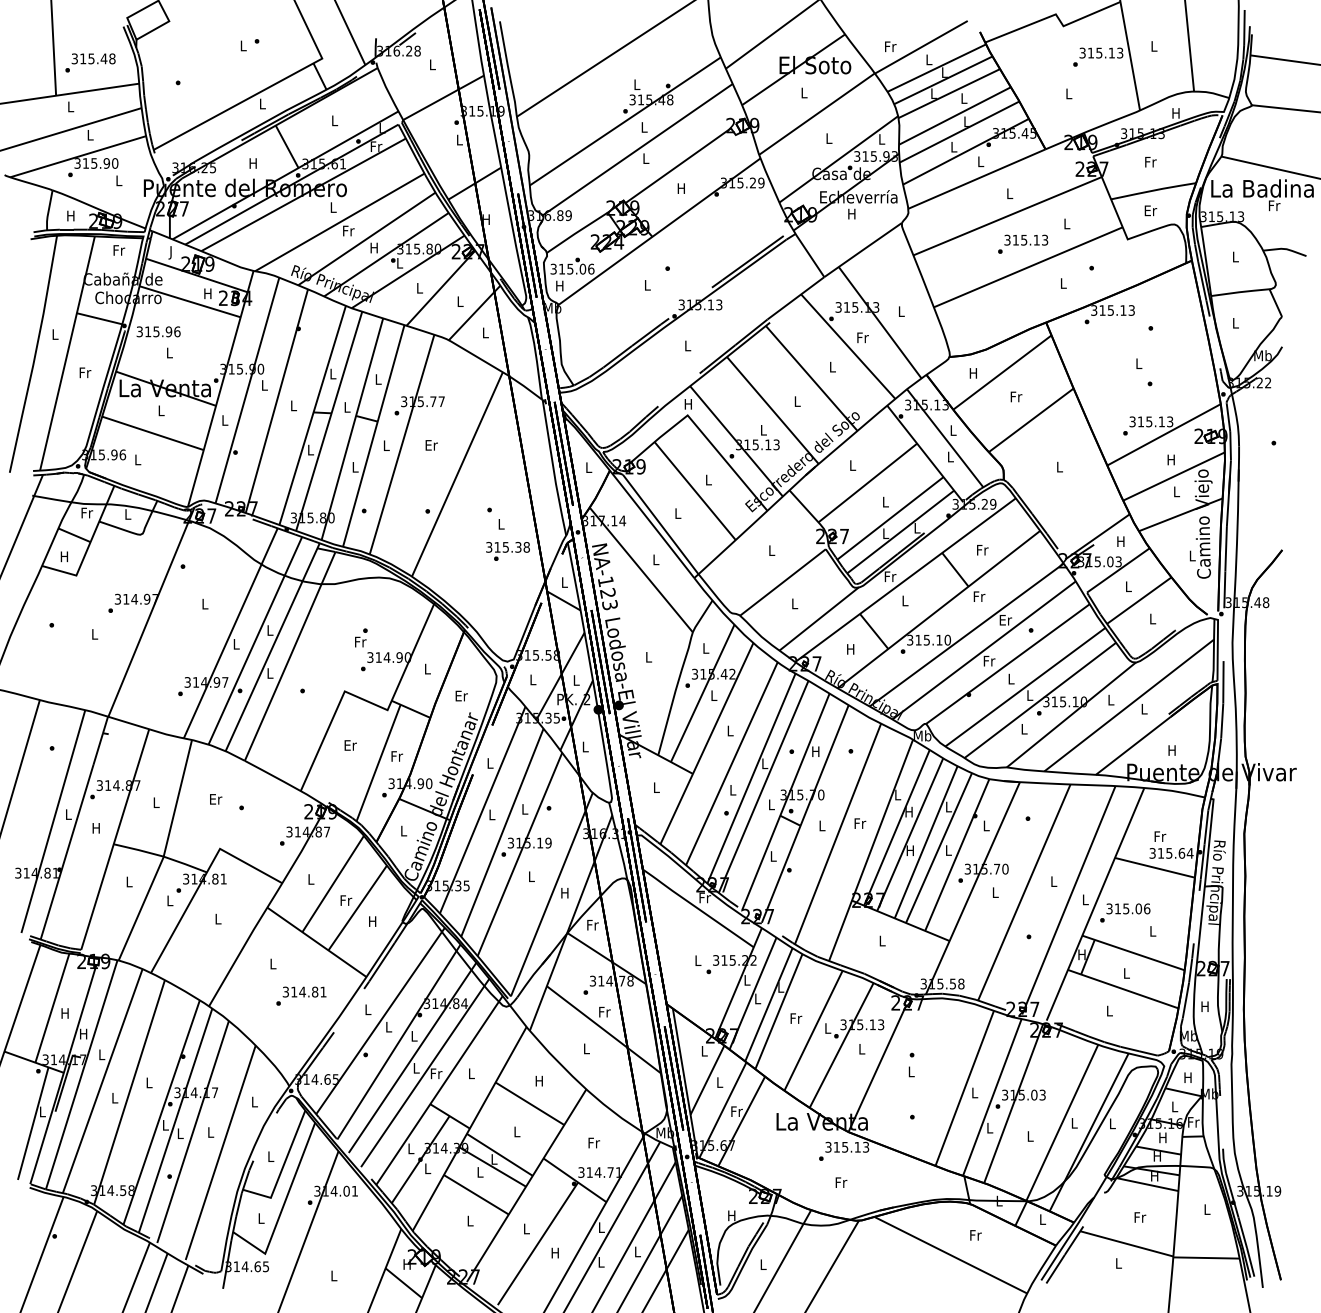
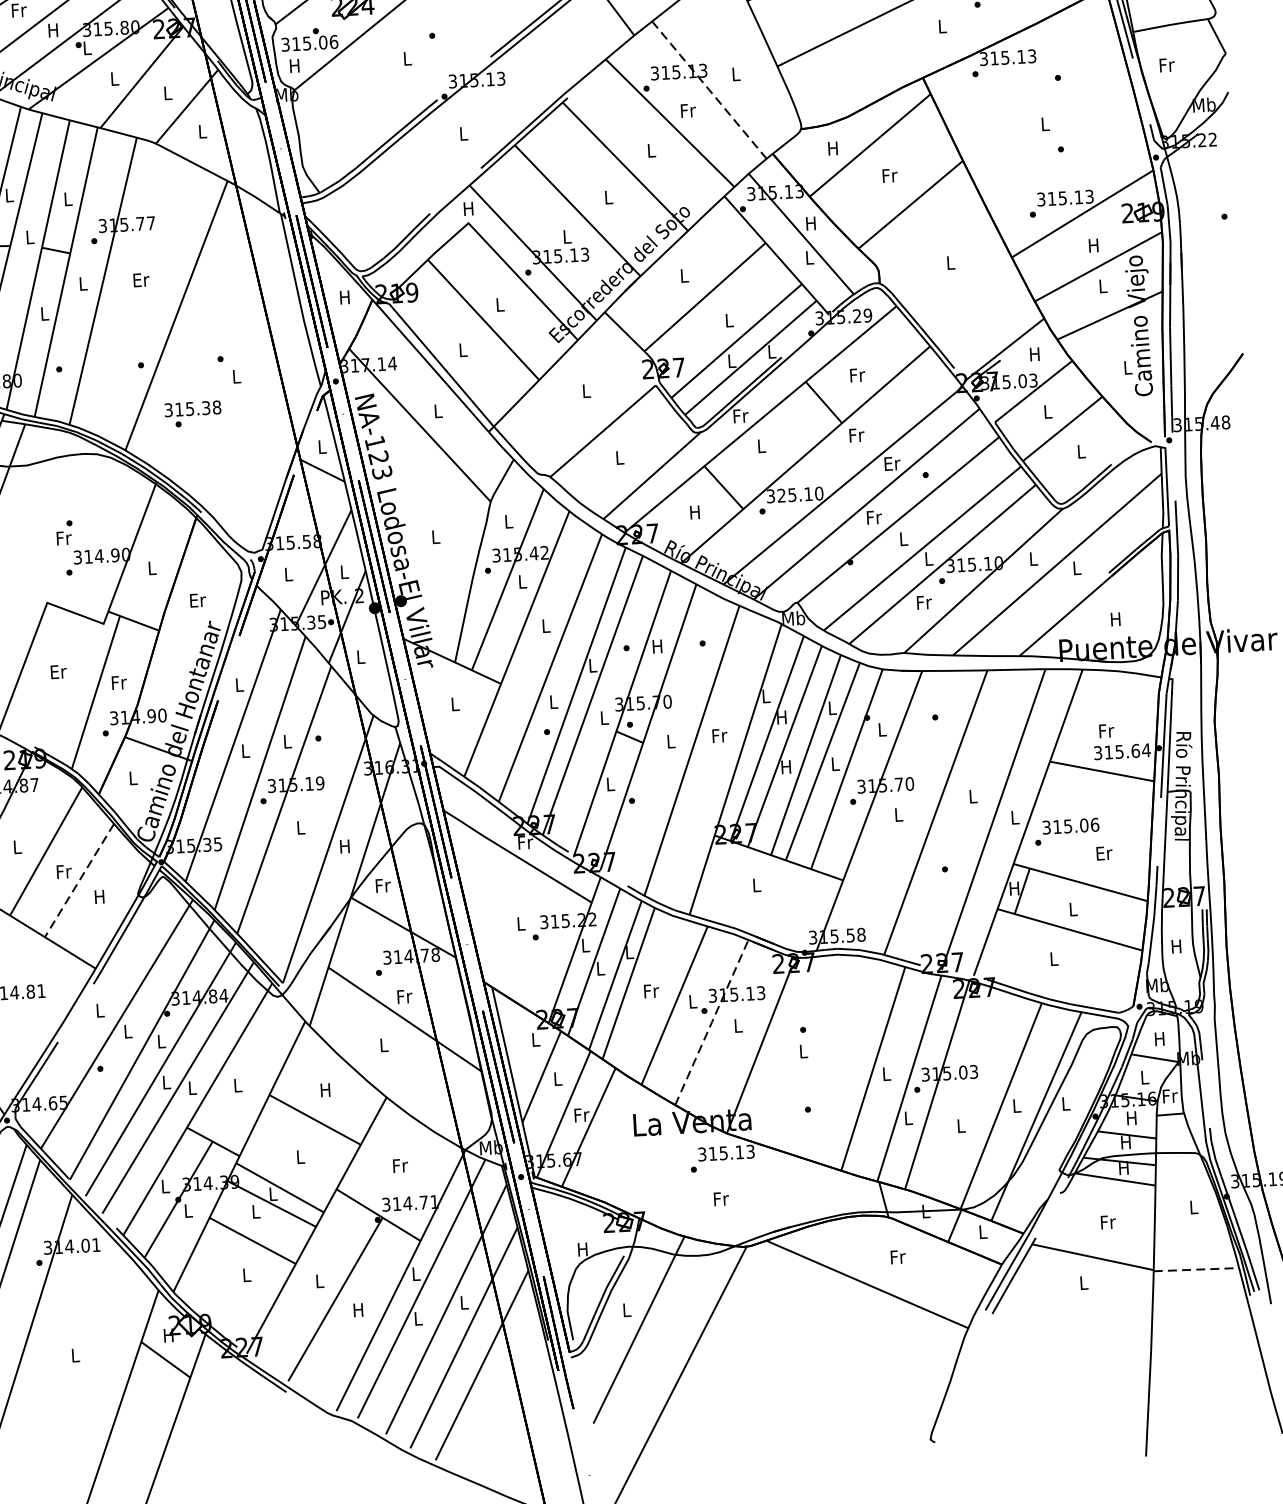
line: (880, 322) -> (709, 89), solid -> dashed
text: (1235, 323) -> (1166, 65), L -> Fr
text: (952, 430) -> (810, 223), L -> H
text: (588, 467) -> (344, 297), L -> H
text: (507, 551) -> (192, 414), moved
text: (918, 639) -> (781, 494), 315.10 -> 325.10
text: (1024, 729) -> (924, 602), L -> Fr
line: (357, 908) -> (79, 881), solid -> dashed
text: (1153, 931) -> (1104, 853), L -> Er
line: (841, 1045) -> (711, 1022), solid -> dashed
text: (436, 1073) -> (192, 1087), Fr -> L
line: (1206, 1258) -> (1196, 1270), solid -> dashed

